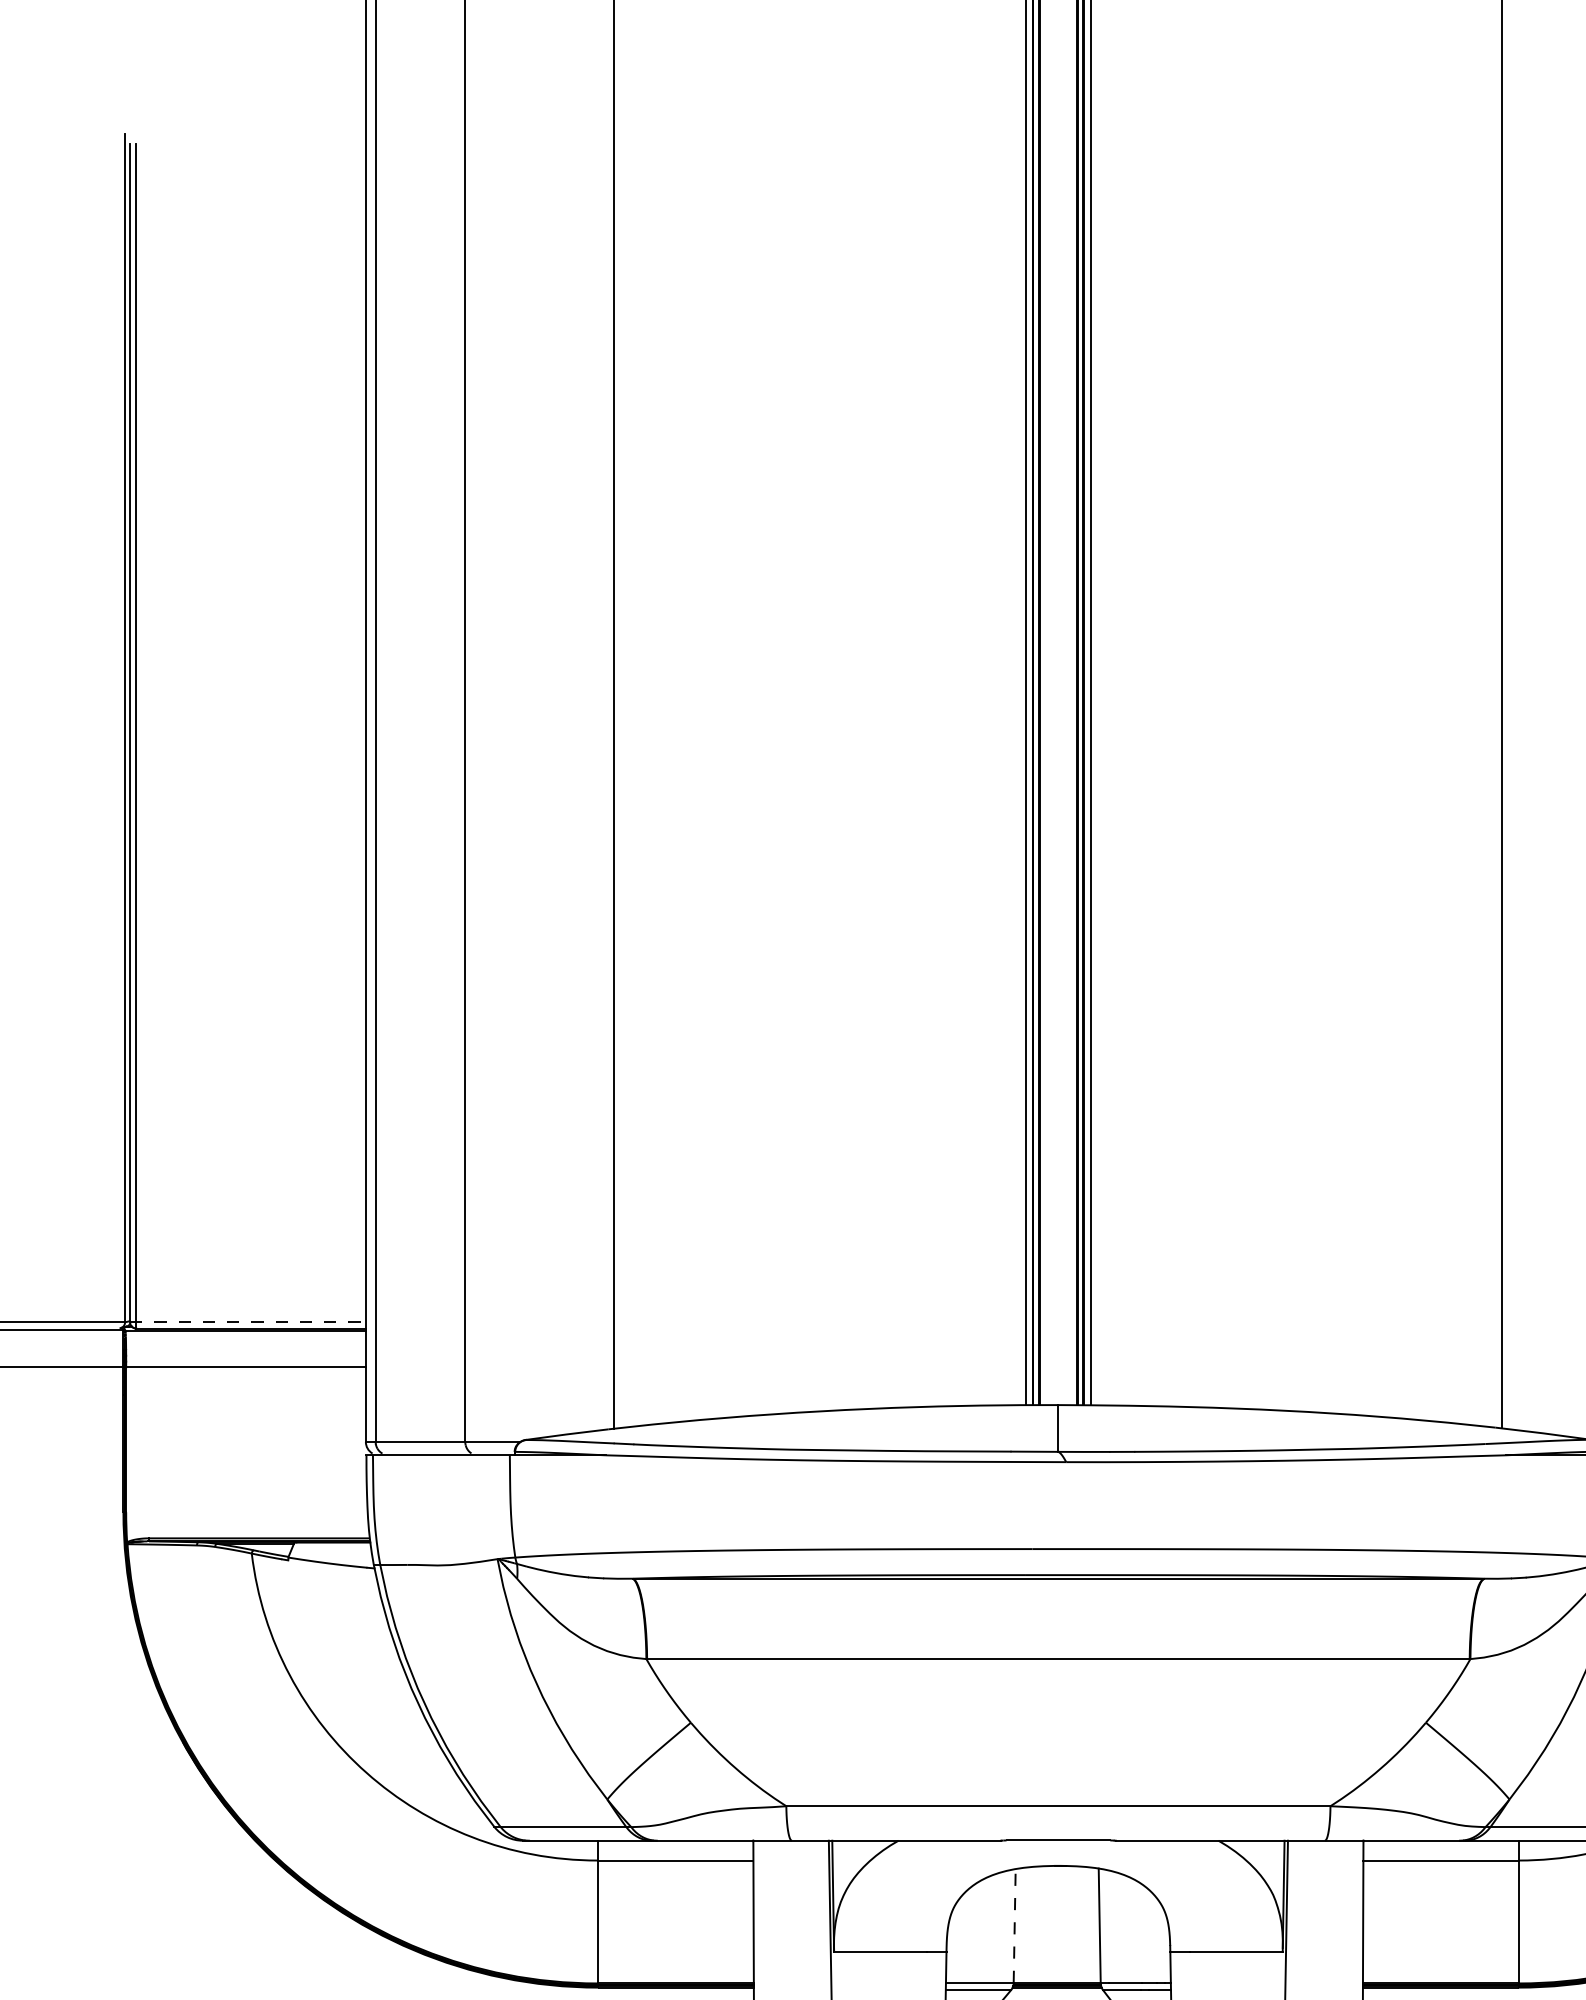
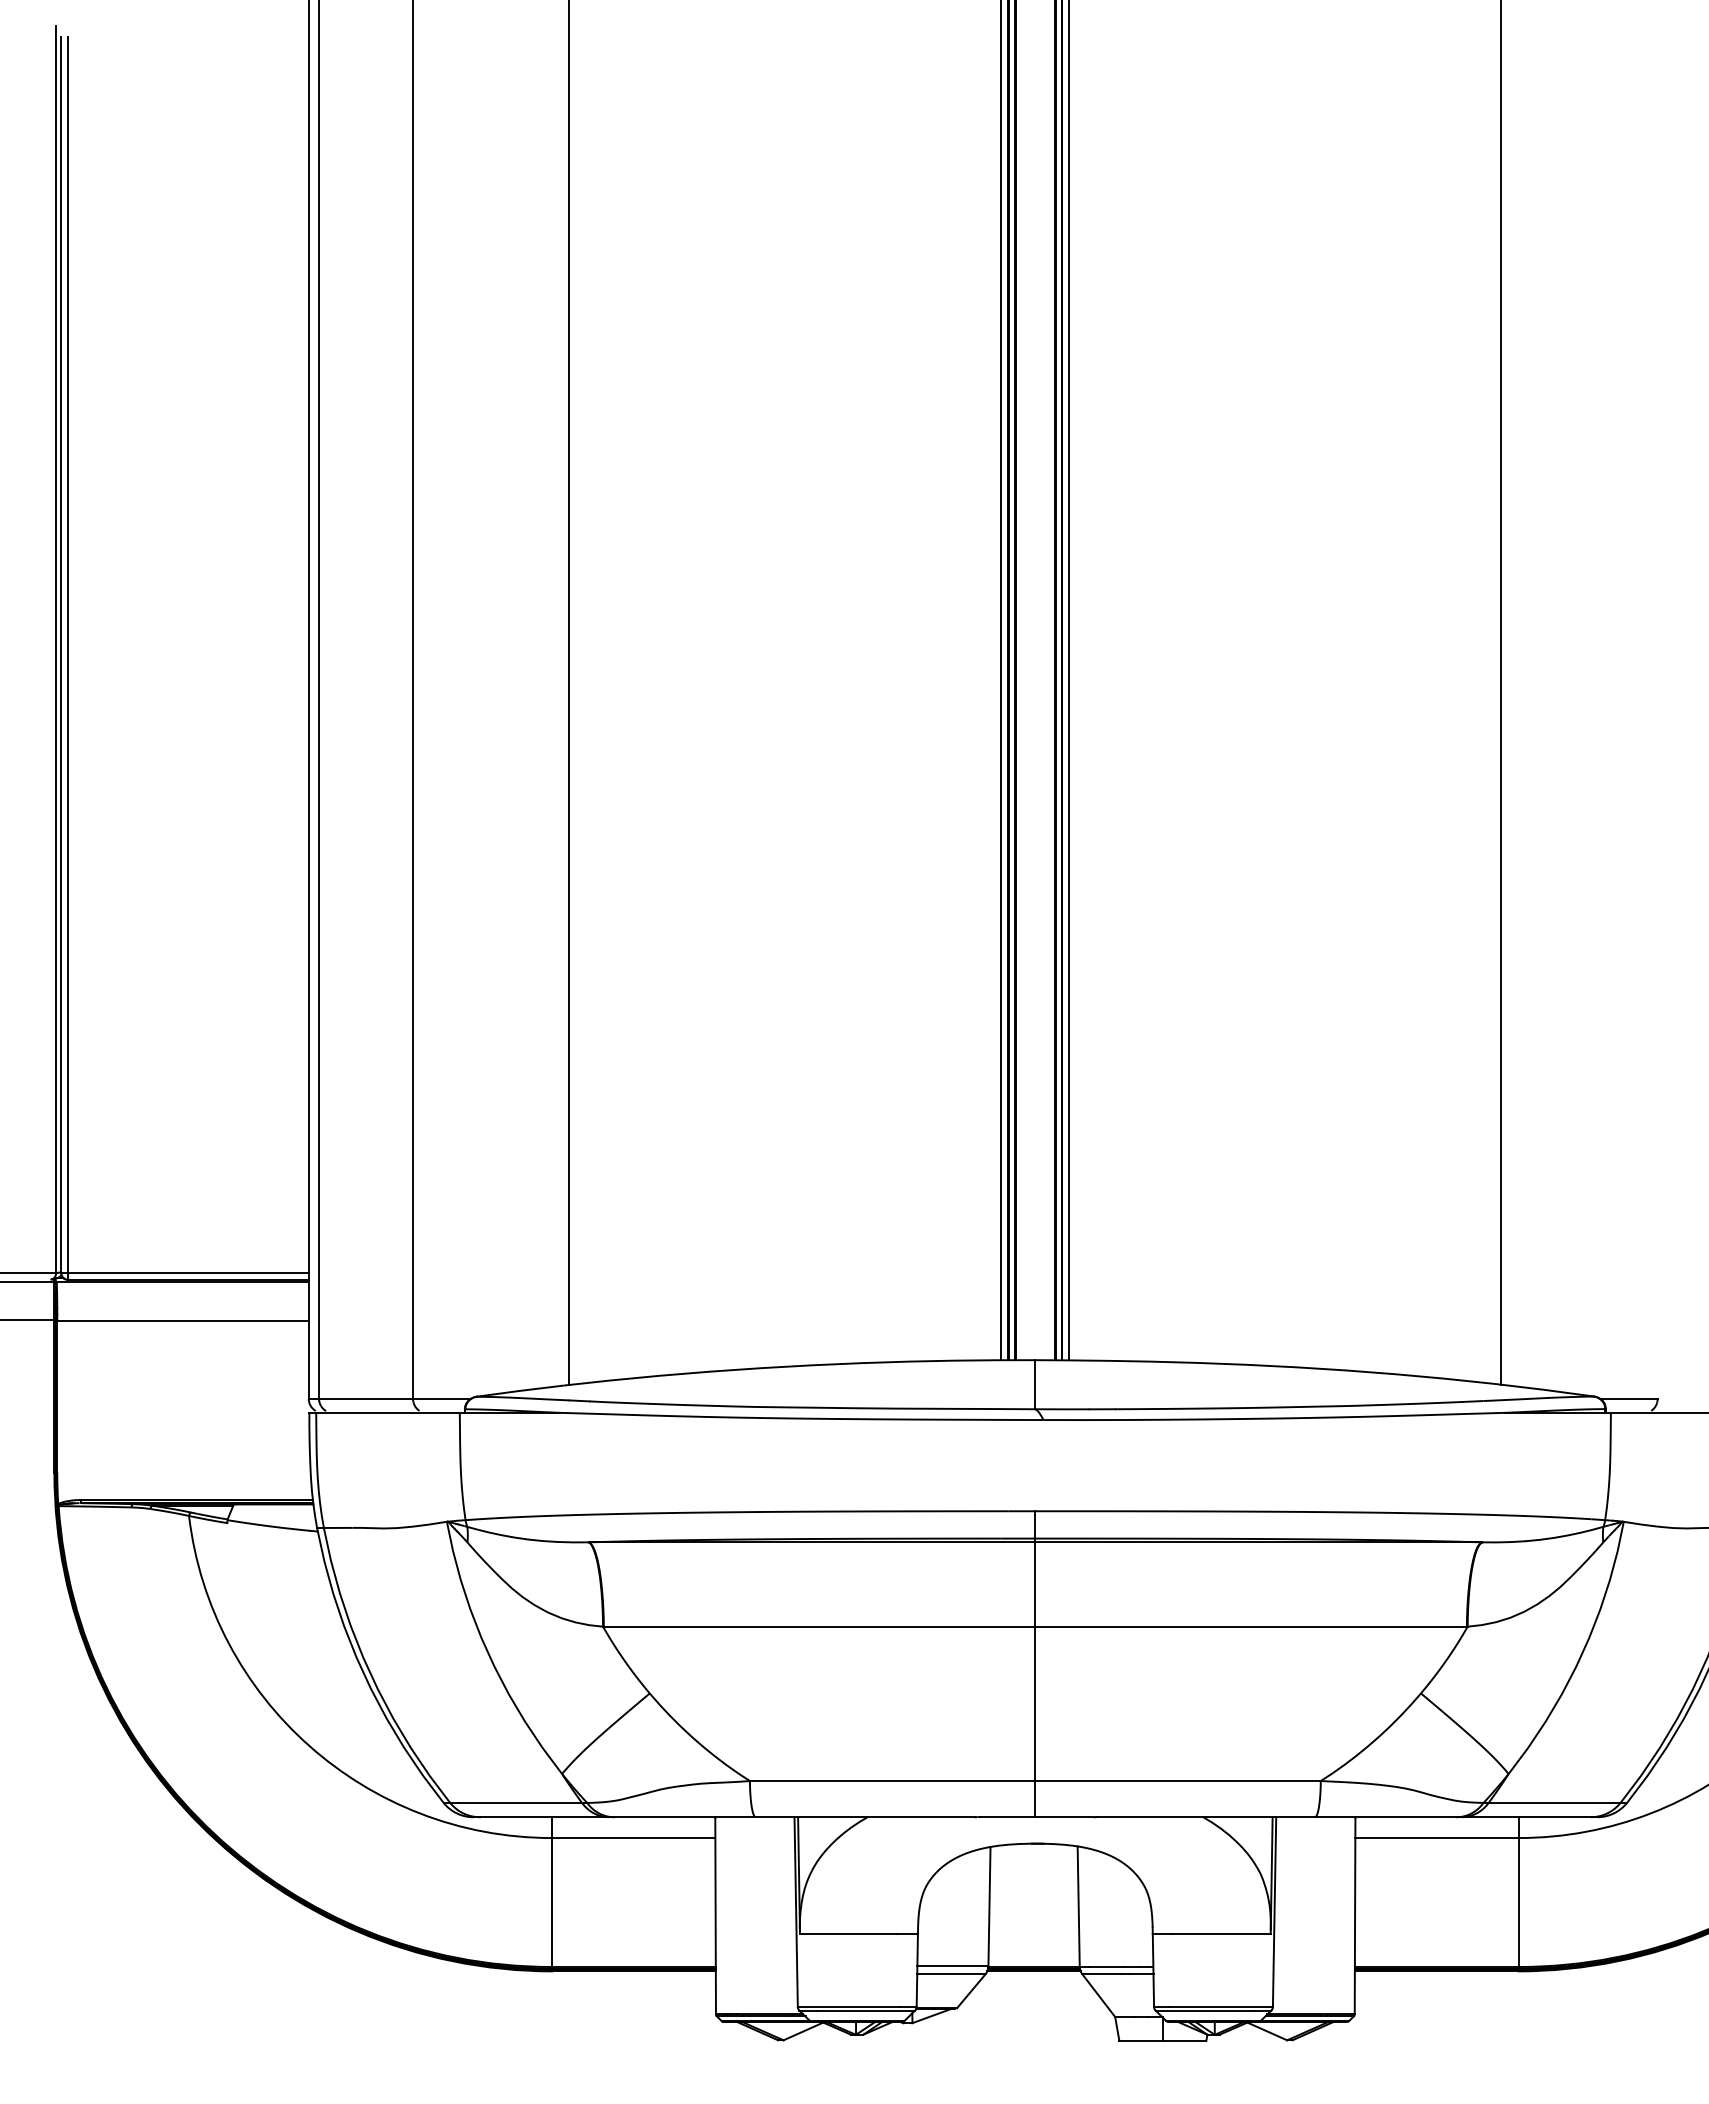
line: (248, 1322) -> (185, 1273), dashed -> solid
line: (1058, 1694) -> (1035, 1663), added
line: (1014, 1925) -> (989, 1906), dashed -> solid

